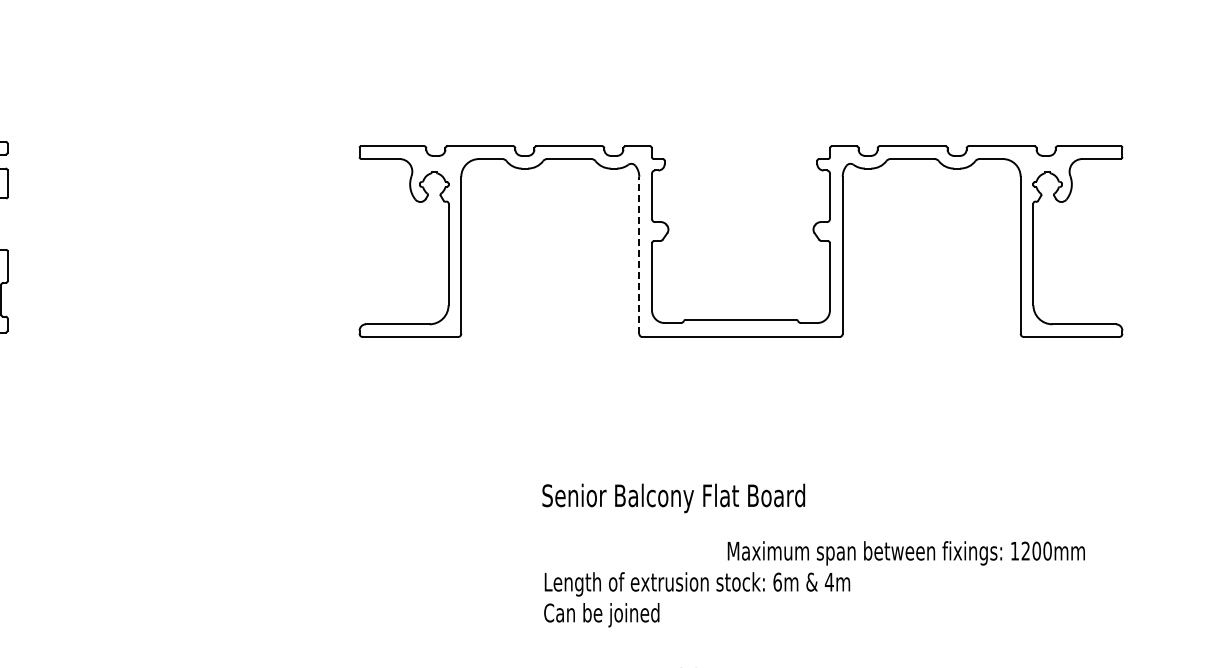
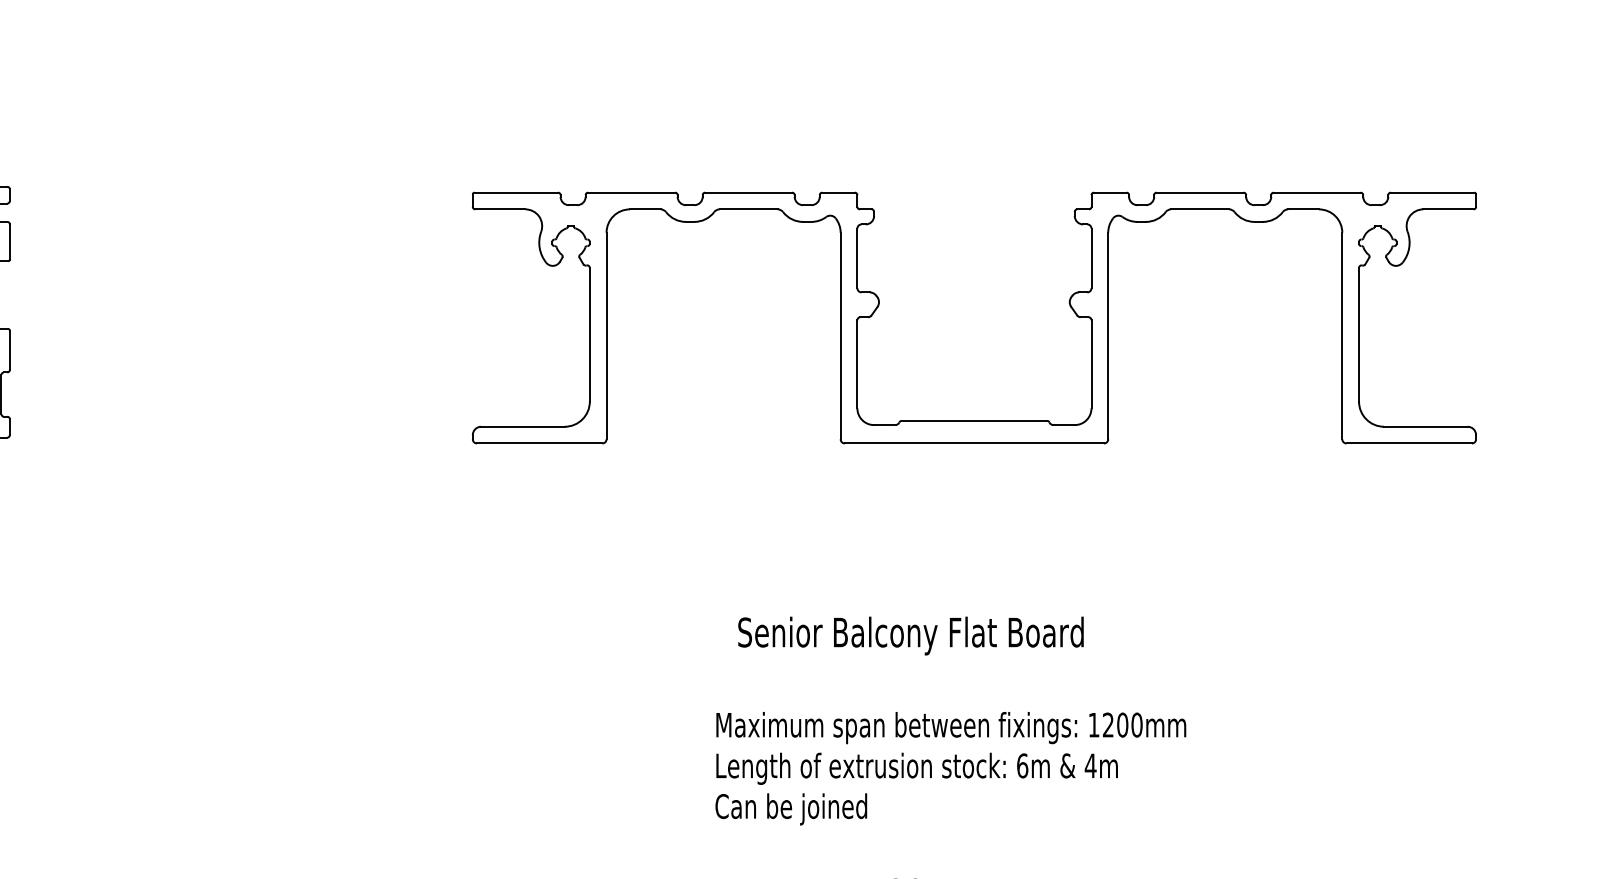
line: (639, 255) -> (840, 336), dashed -> solid
text: (673, 498) -> (910, 636), moved
text: (905, 553) -> (950, 728), moved

